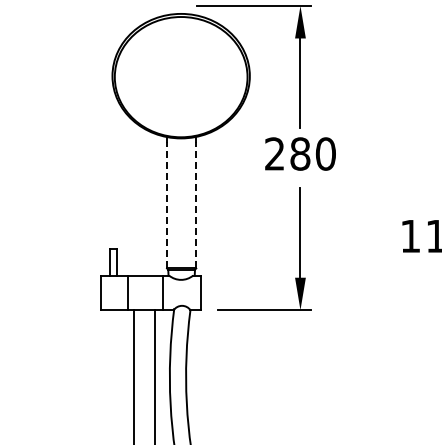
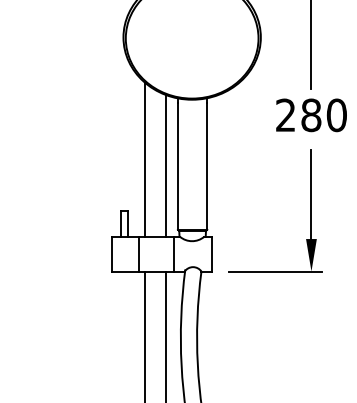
line: (134, 198) -> (145, 159), added
line: (155, 204) -> (166, 165), added
line: (167, 204) -> (178, 165), dashed -> solid
line: (196, 204) -> (207, 165), dashed -> solid

